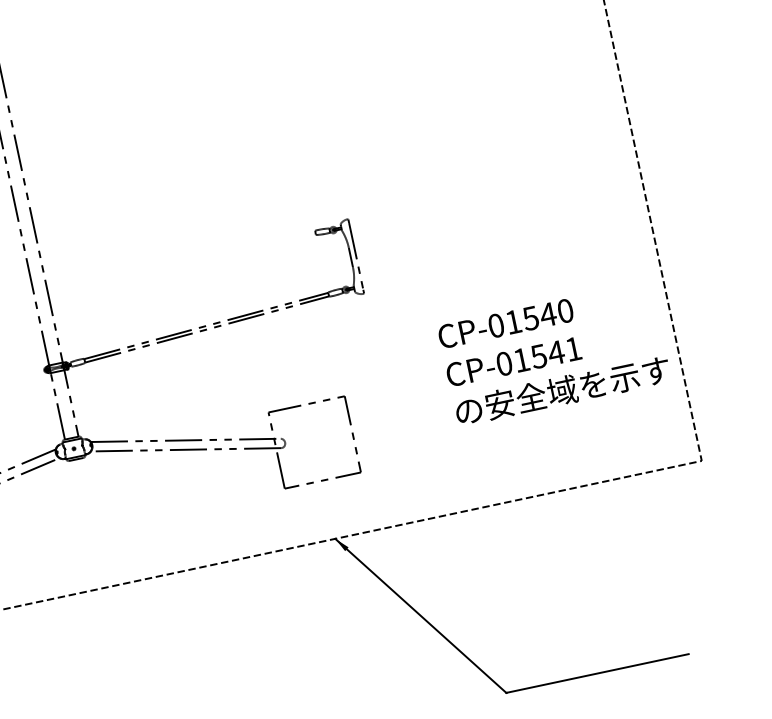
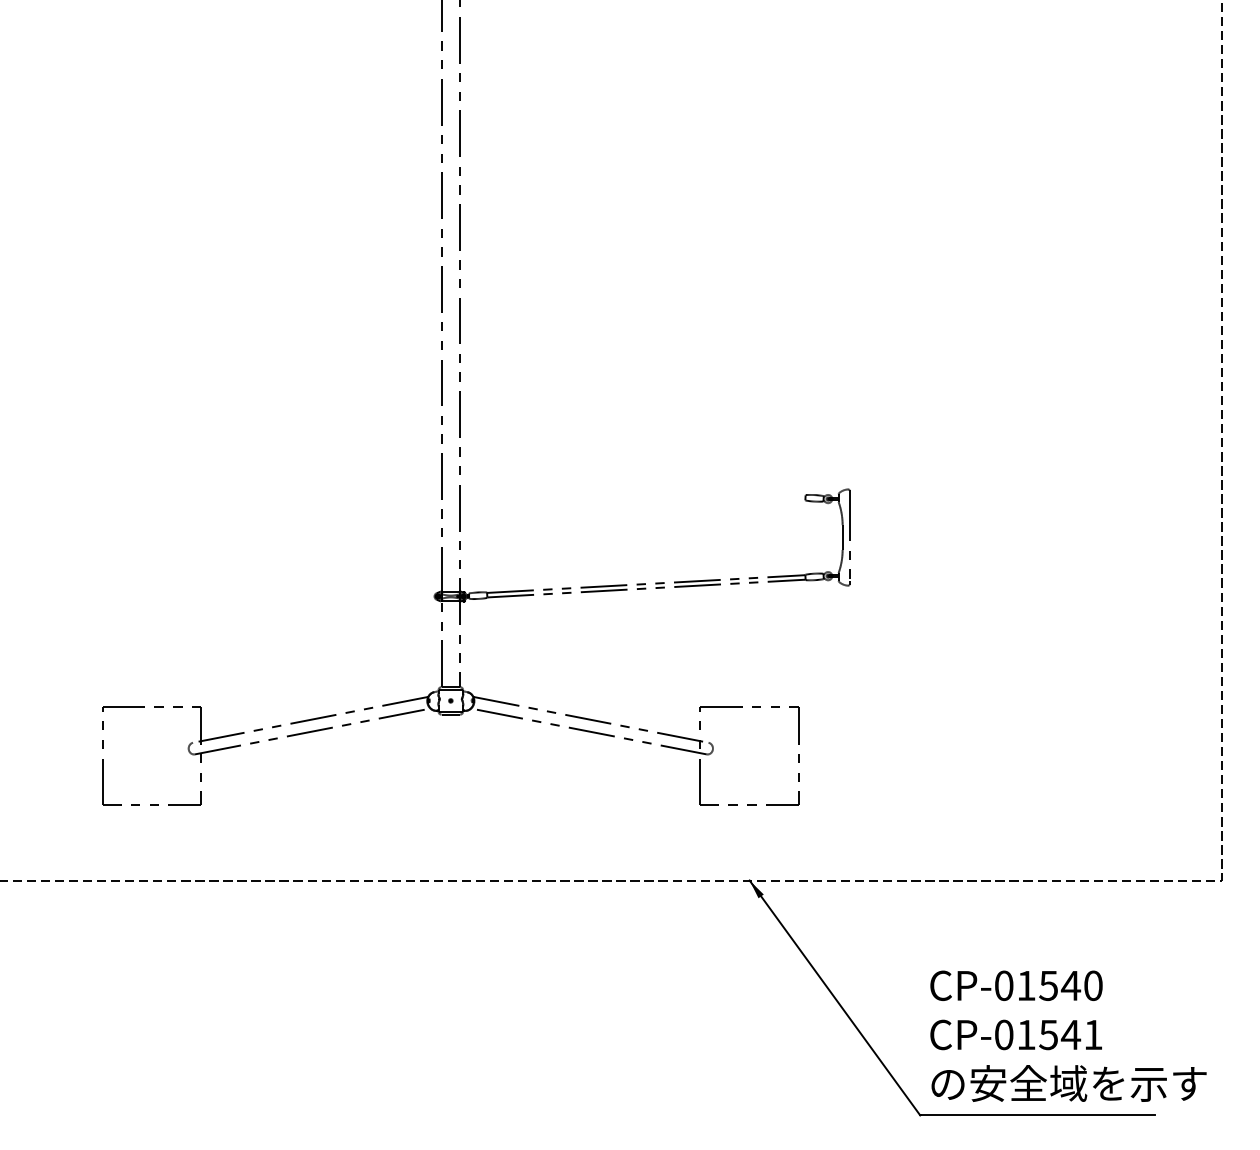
text: (554, 353) -> (1068, 1035), moved

